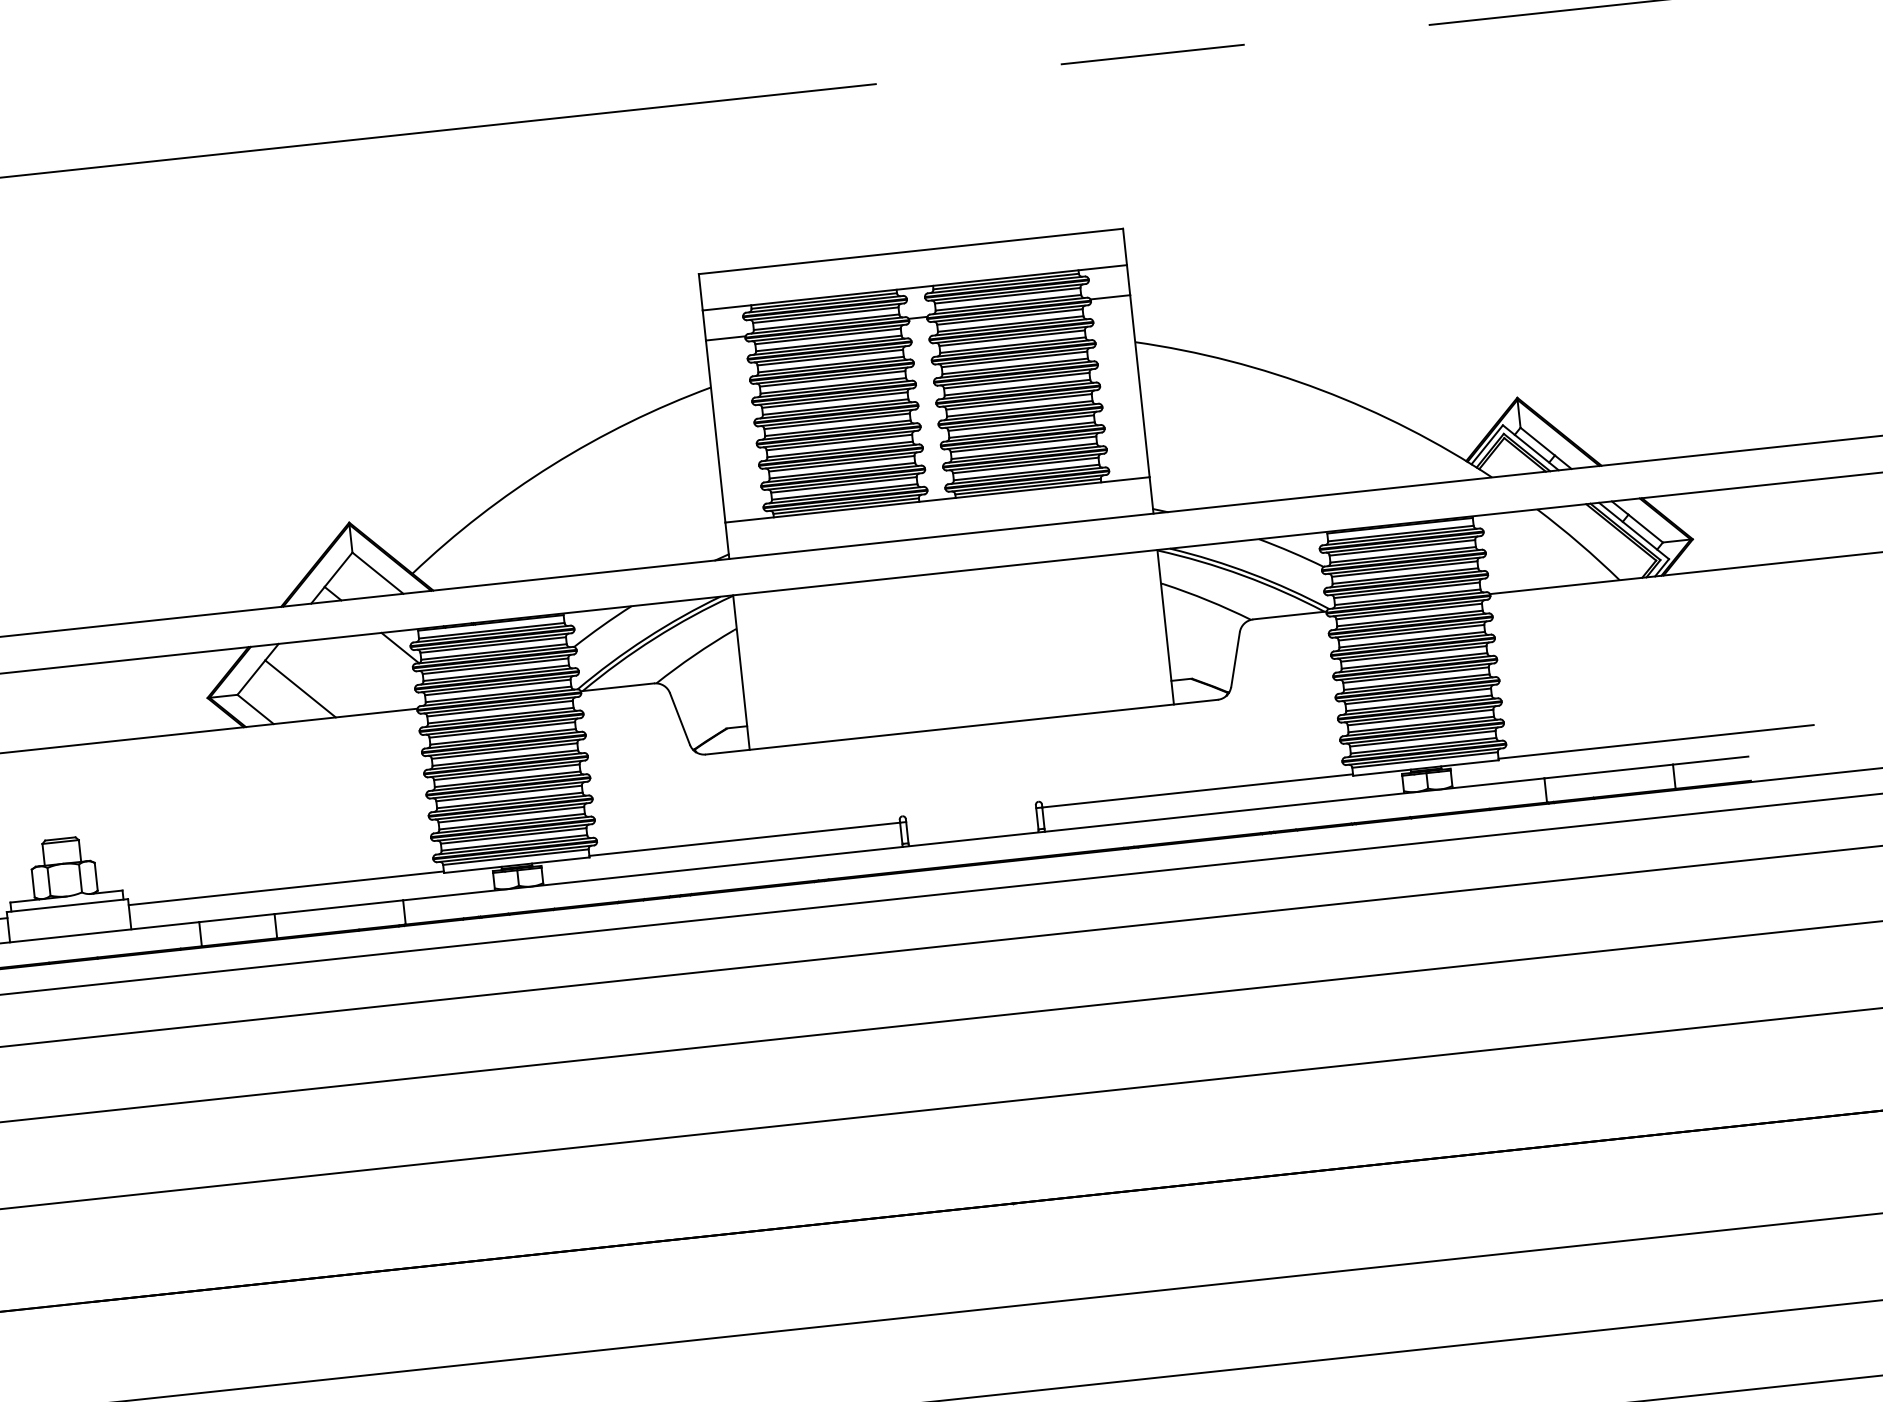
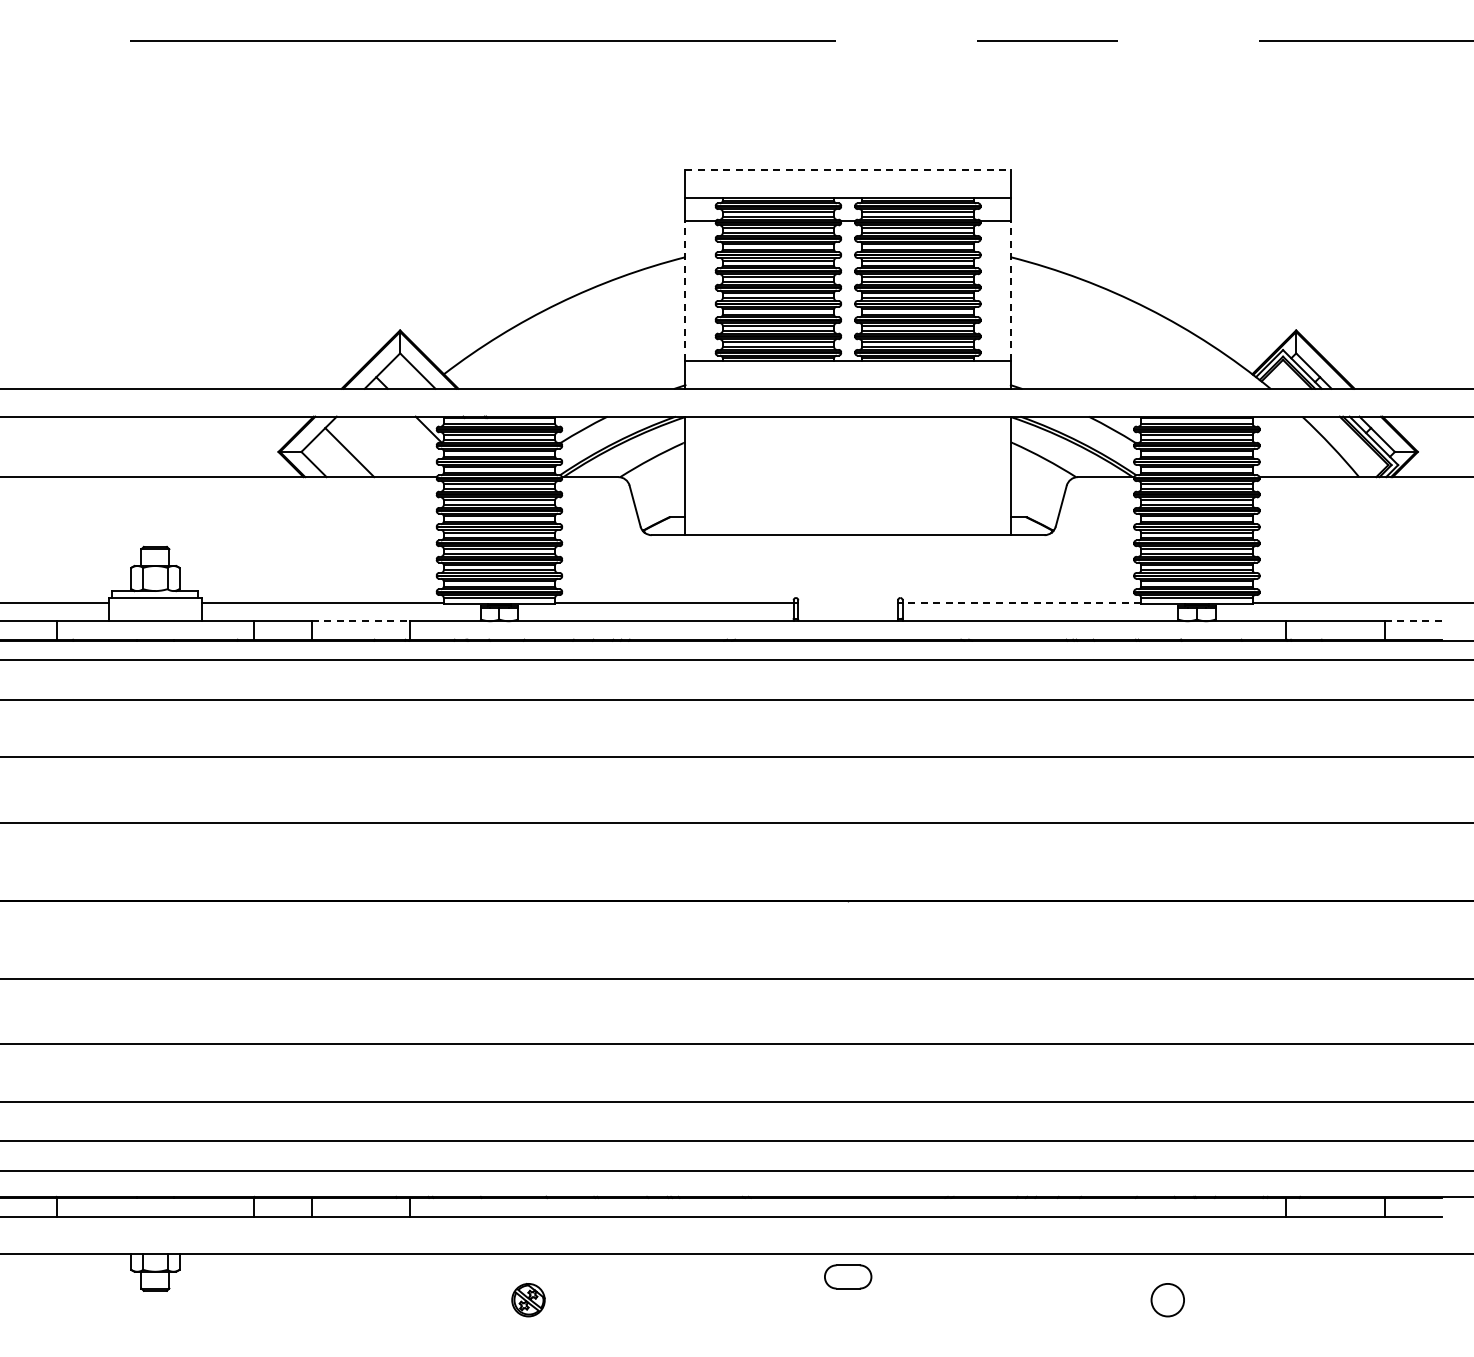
line: (911, 251) -> (848, 170), solid -> dashed
line: (1139, 386) -> (1010, 291), solid -> dashed
line: (715, 432) -> (685, 291), solid -> dashed
line: (1710, 760) -> (1413, 621), solid -> dashed
line: (1197, 790) -> (1021, 602), solid -> dashed
line: (339, 907) -> (361, 621), solid -> dashed

